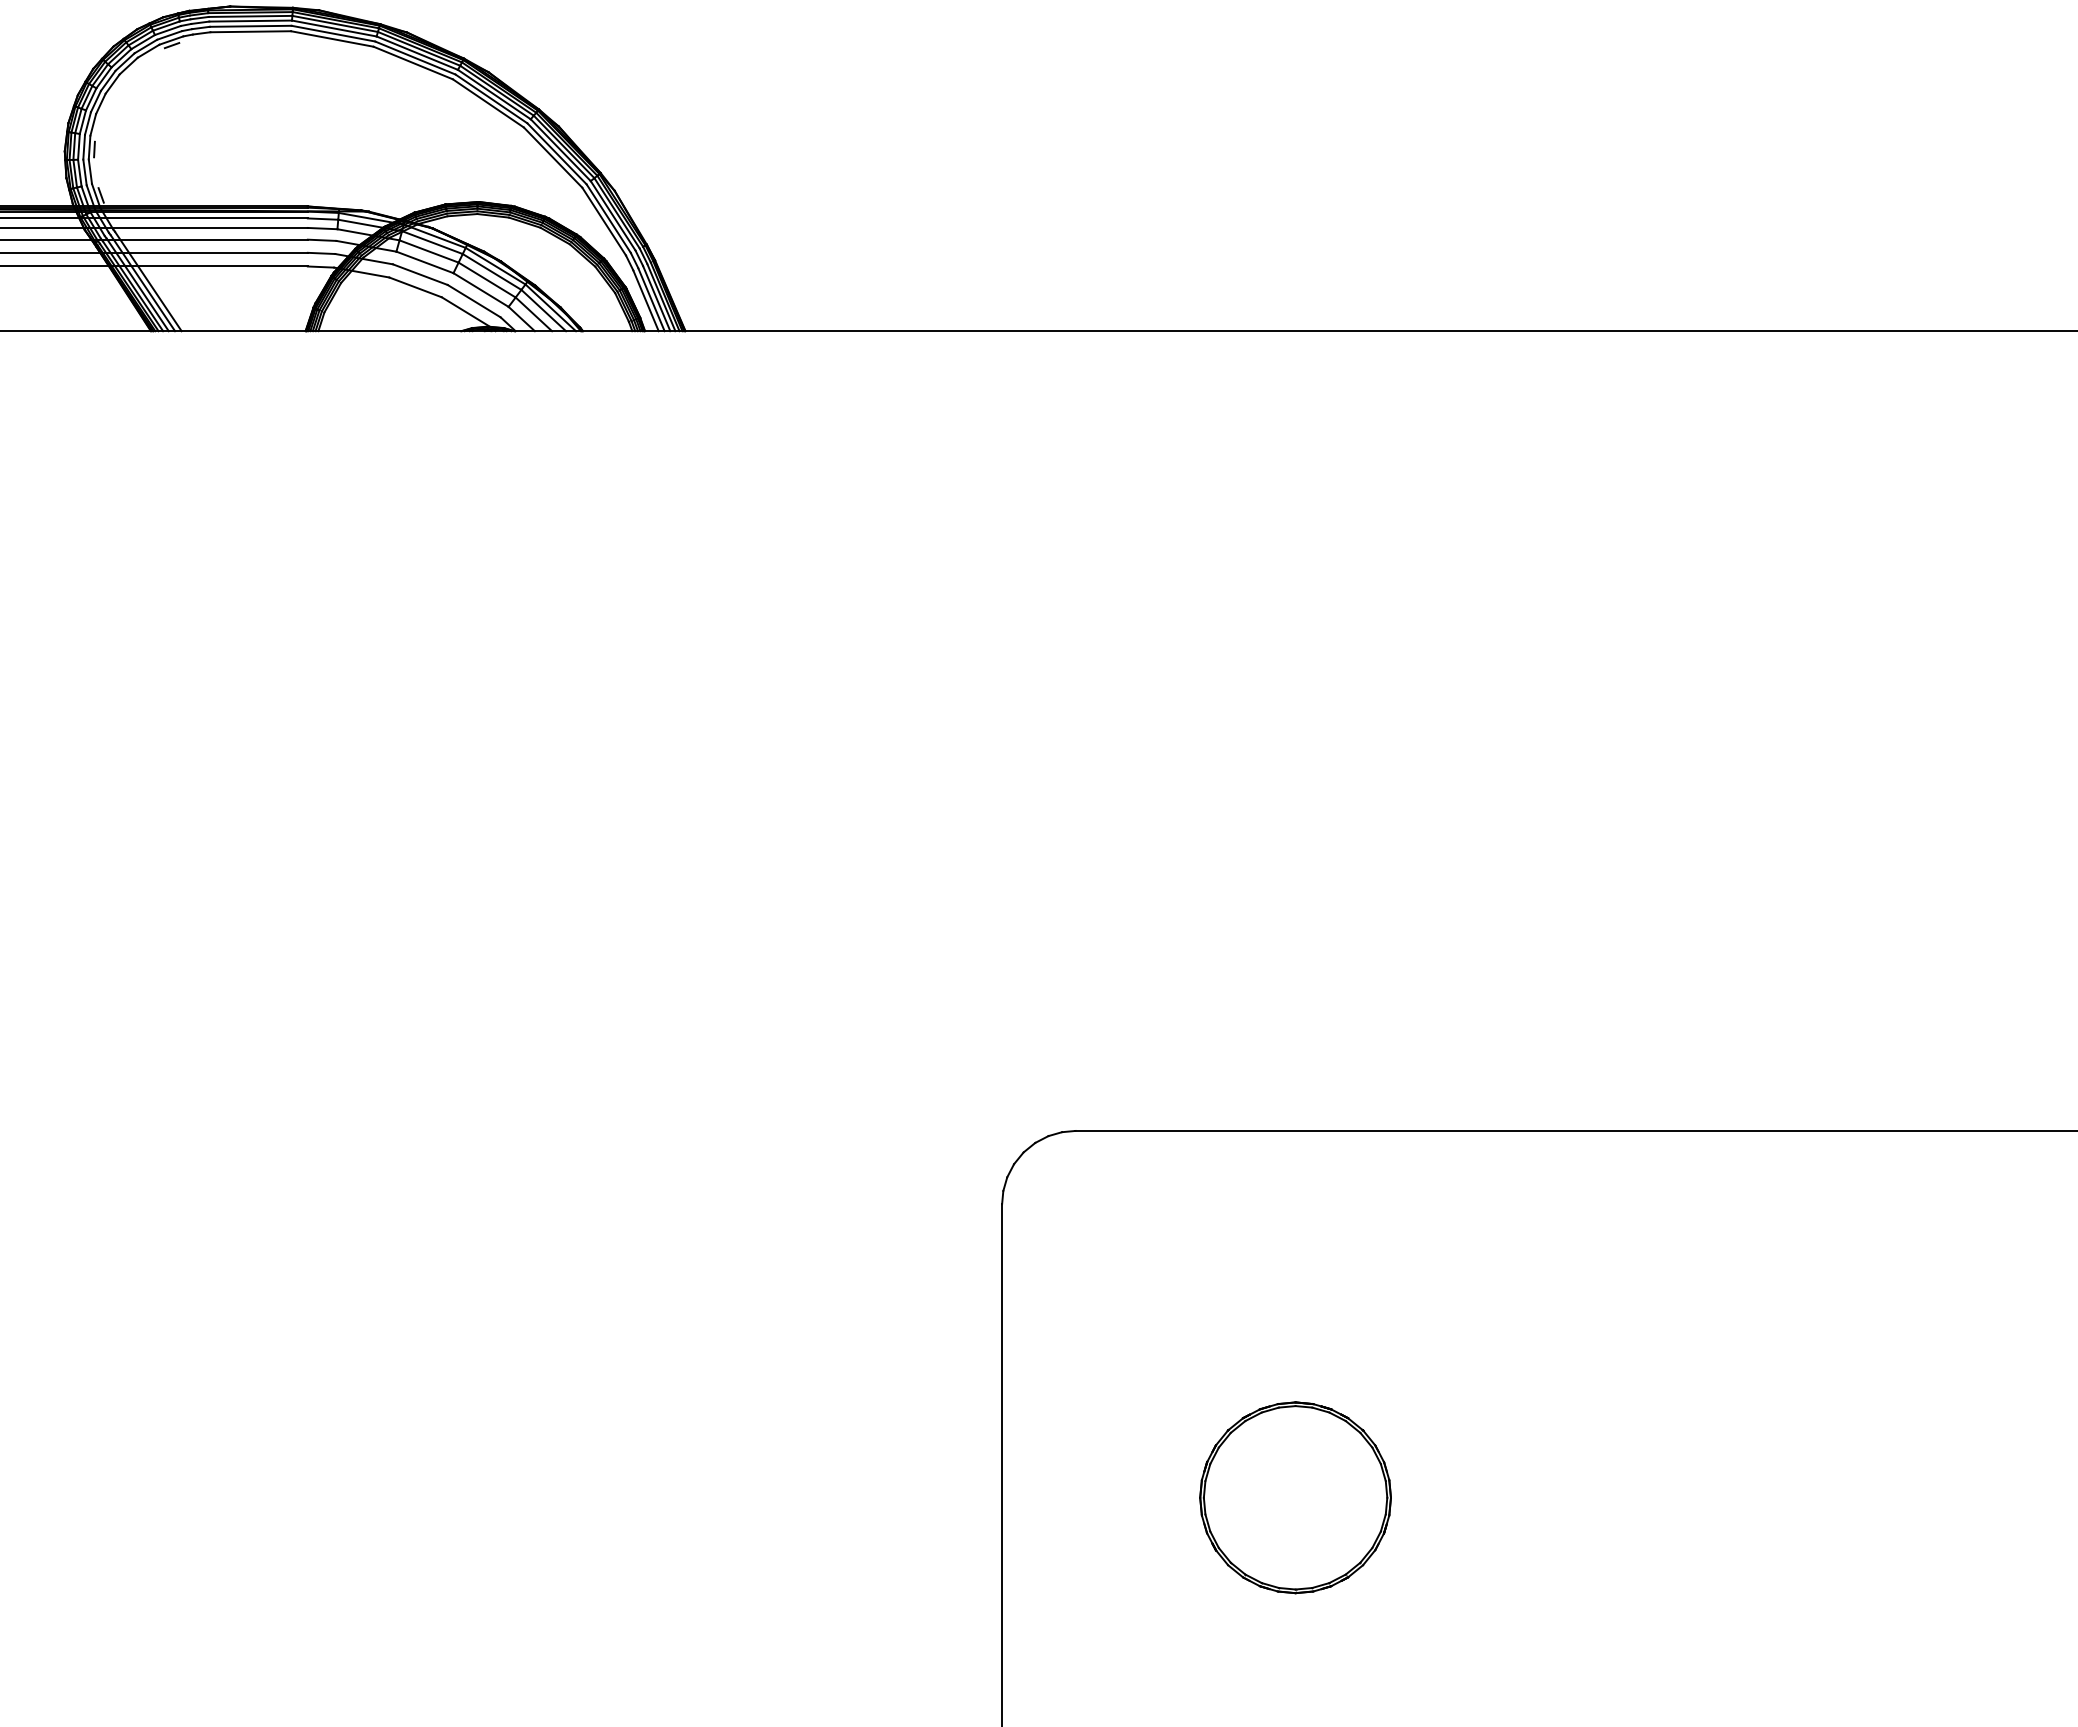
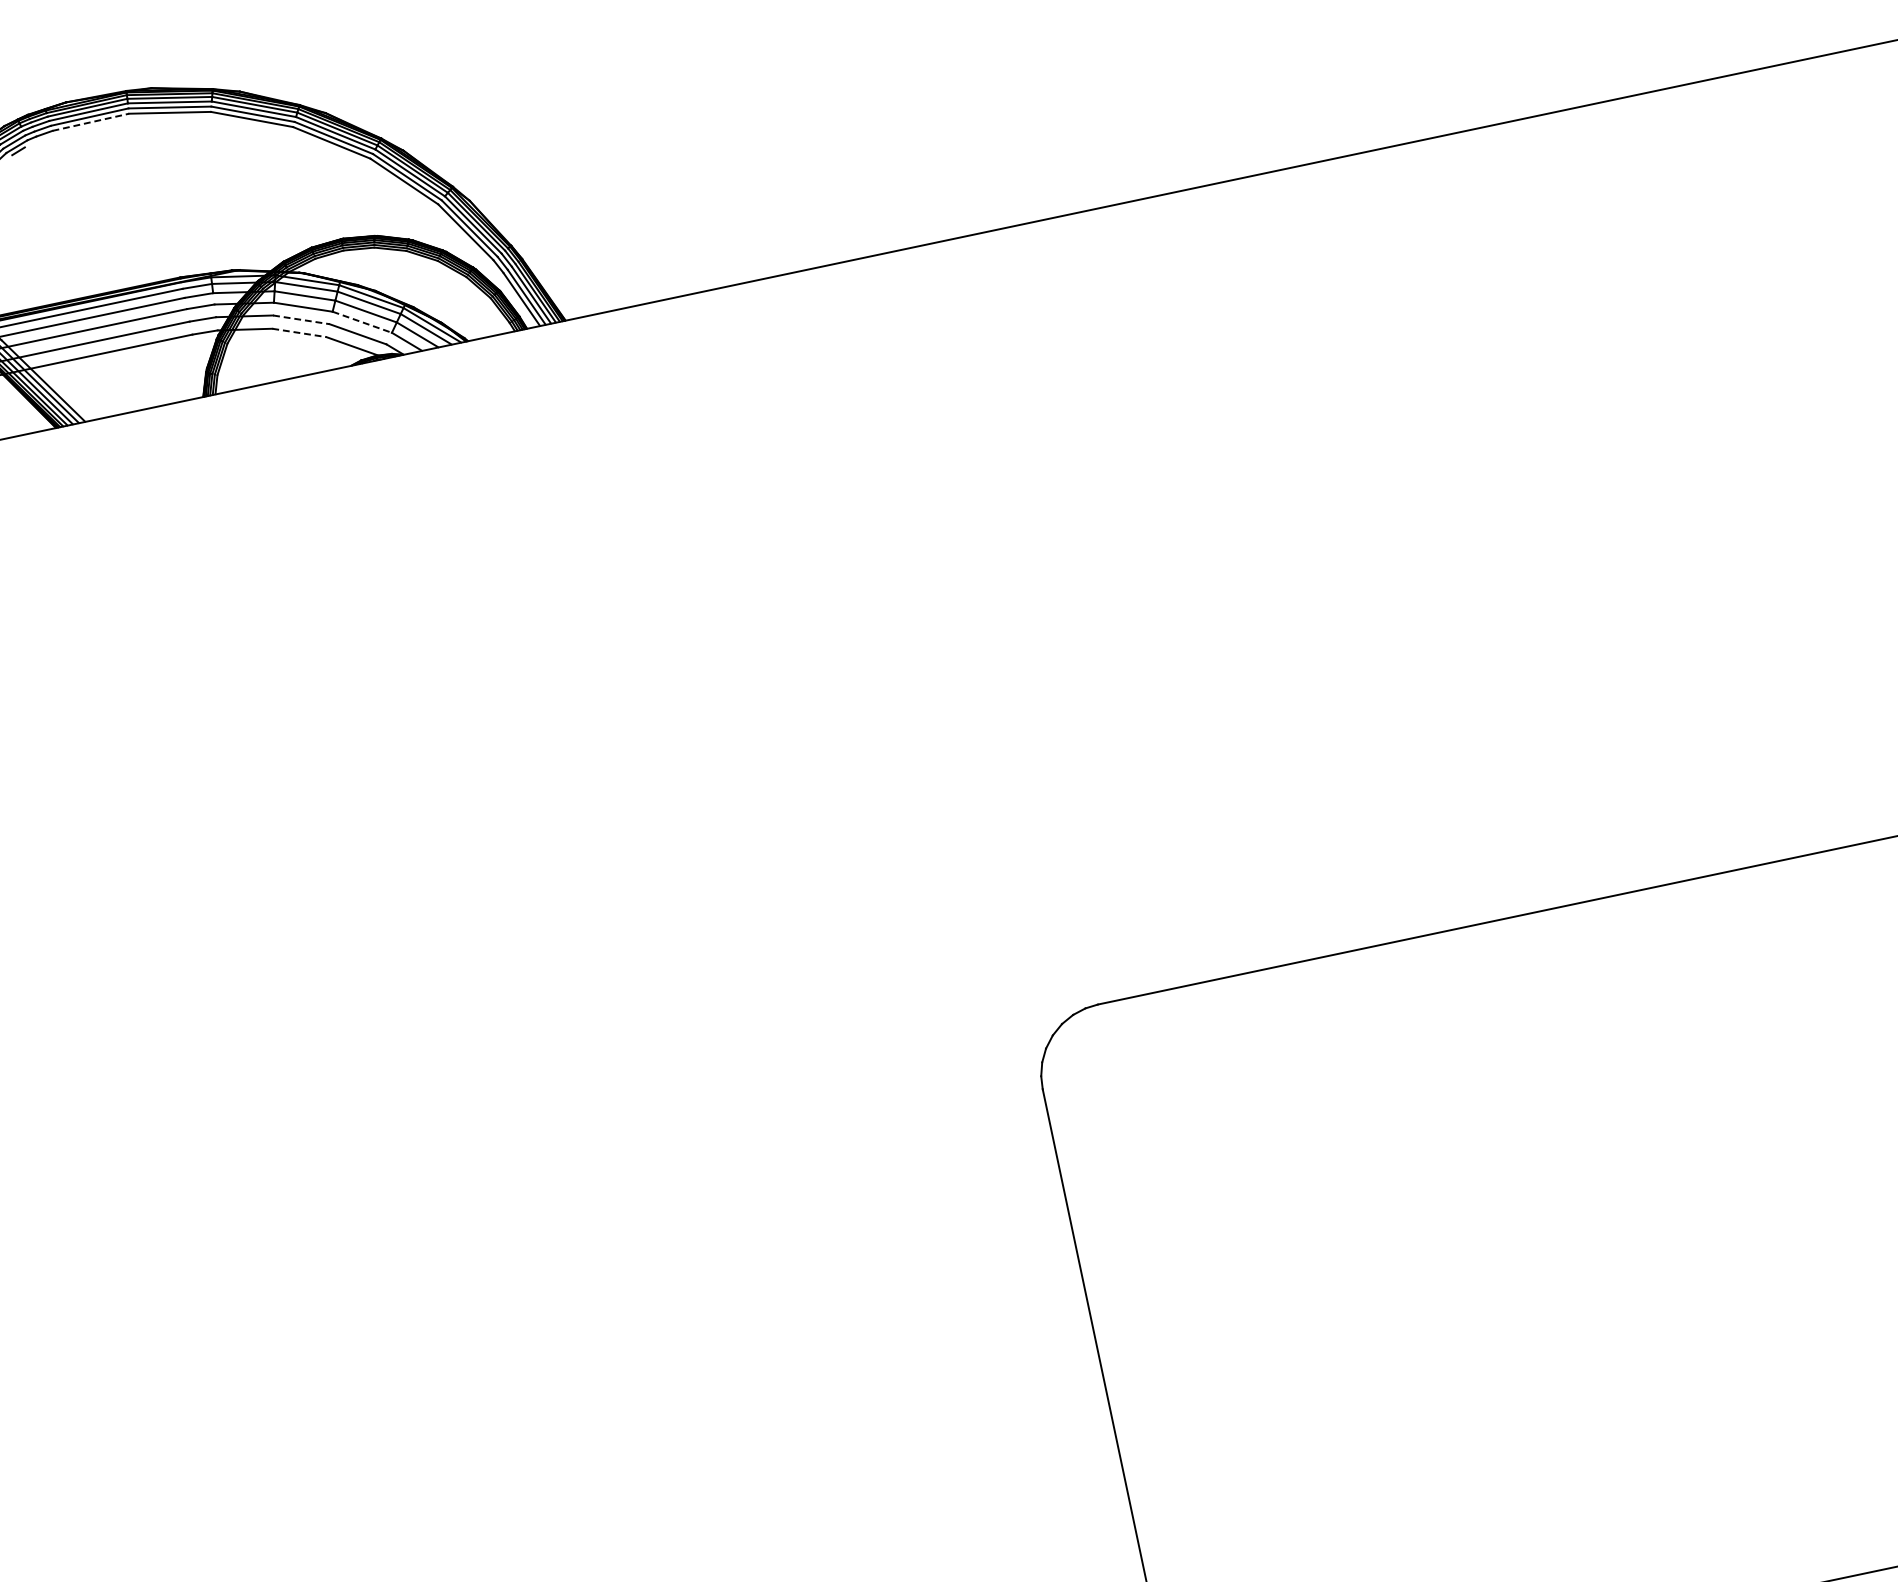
line: (251, 31) -> (91, 121), solid -> dashed
line: (420, 274) -> (301, 319), solid -> dashed
line: (416, 287) -> (300, 332), solid -> dashed
line: (481, 290) -> (362, 322), solid -> dashed
part: (1295, 1497) -> (1381, 1309), removed

